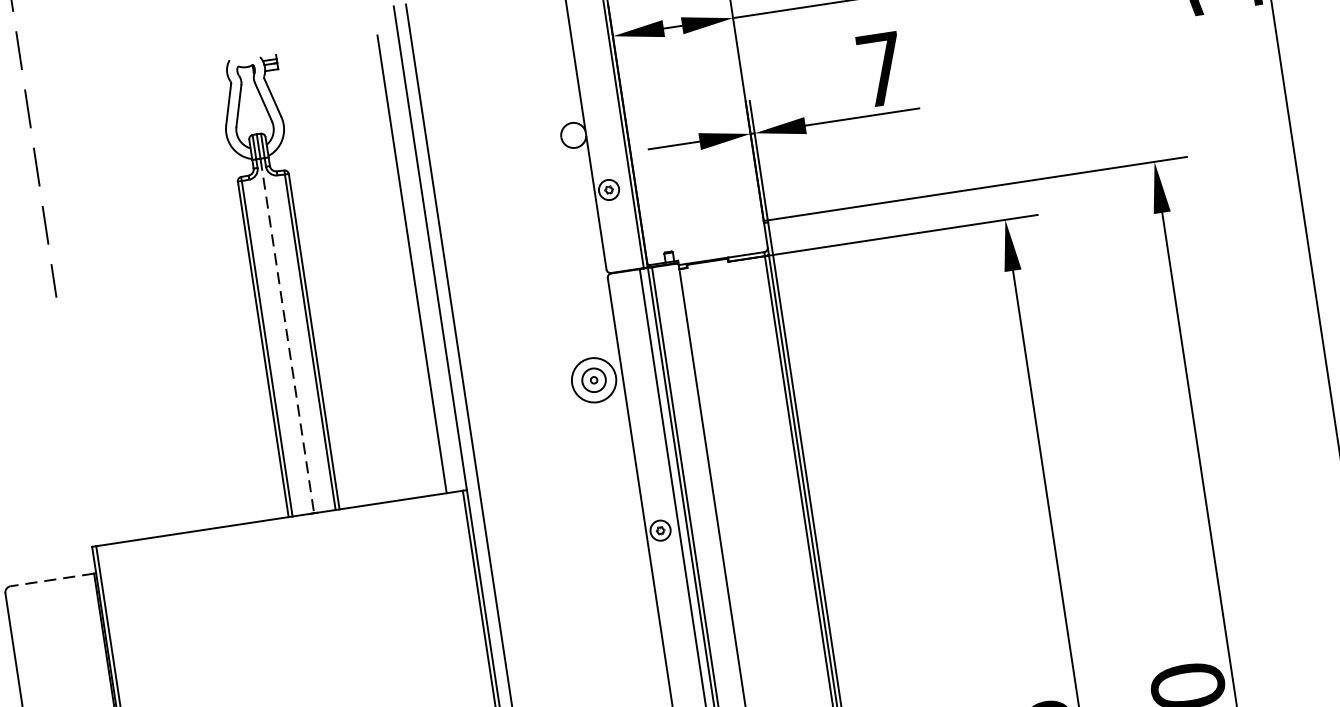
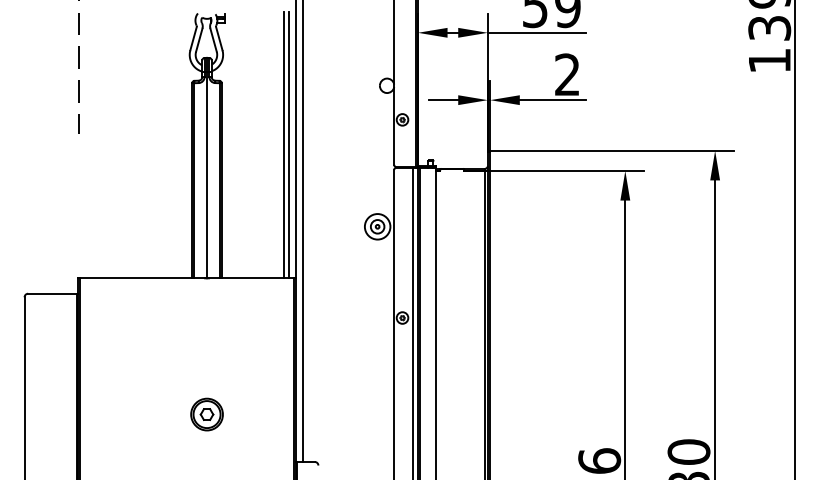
text: (880, 69) -> (567, 74), 7 -> 2
line: (421, 263) -> (289, 145), added
line: (288, 336) -> (207, 175), dashed -> solid
line: (50, 579) -> (51, 293), dashed -> solid

